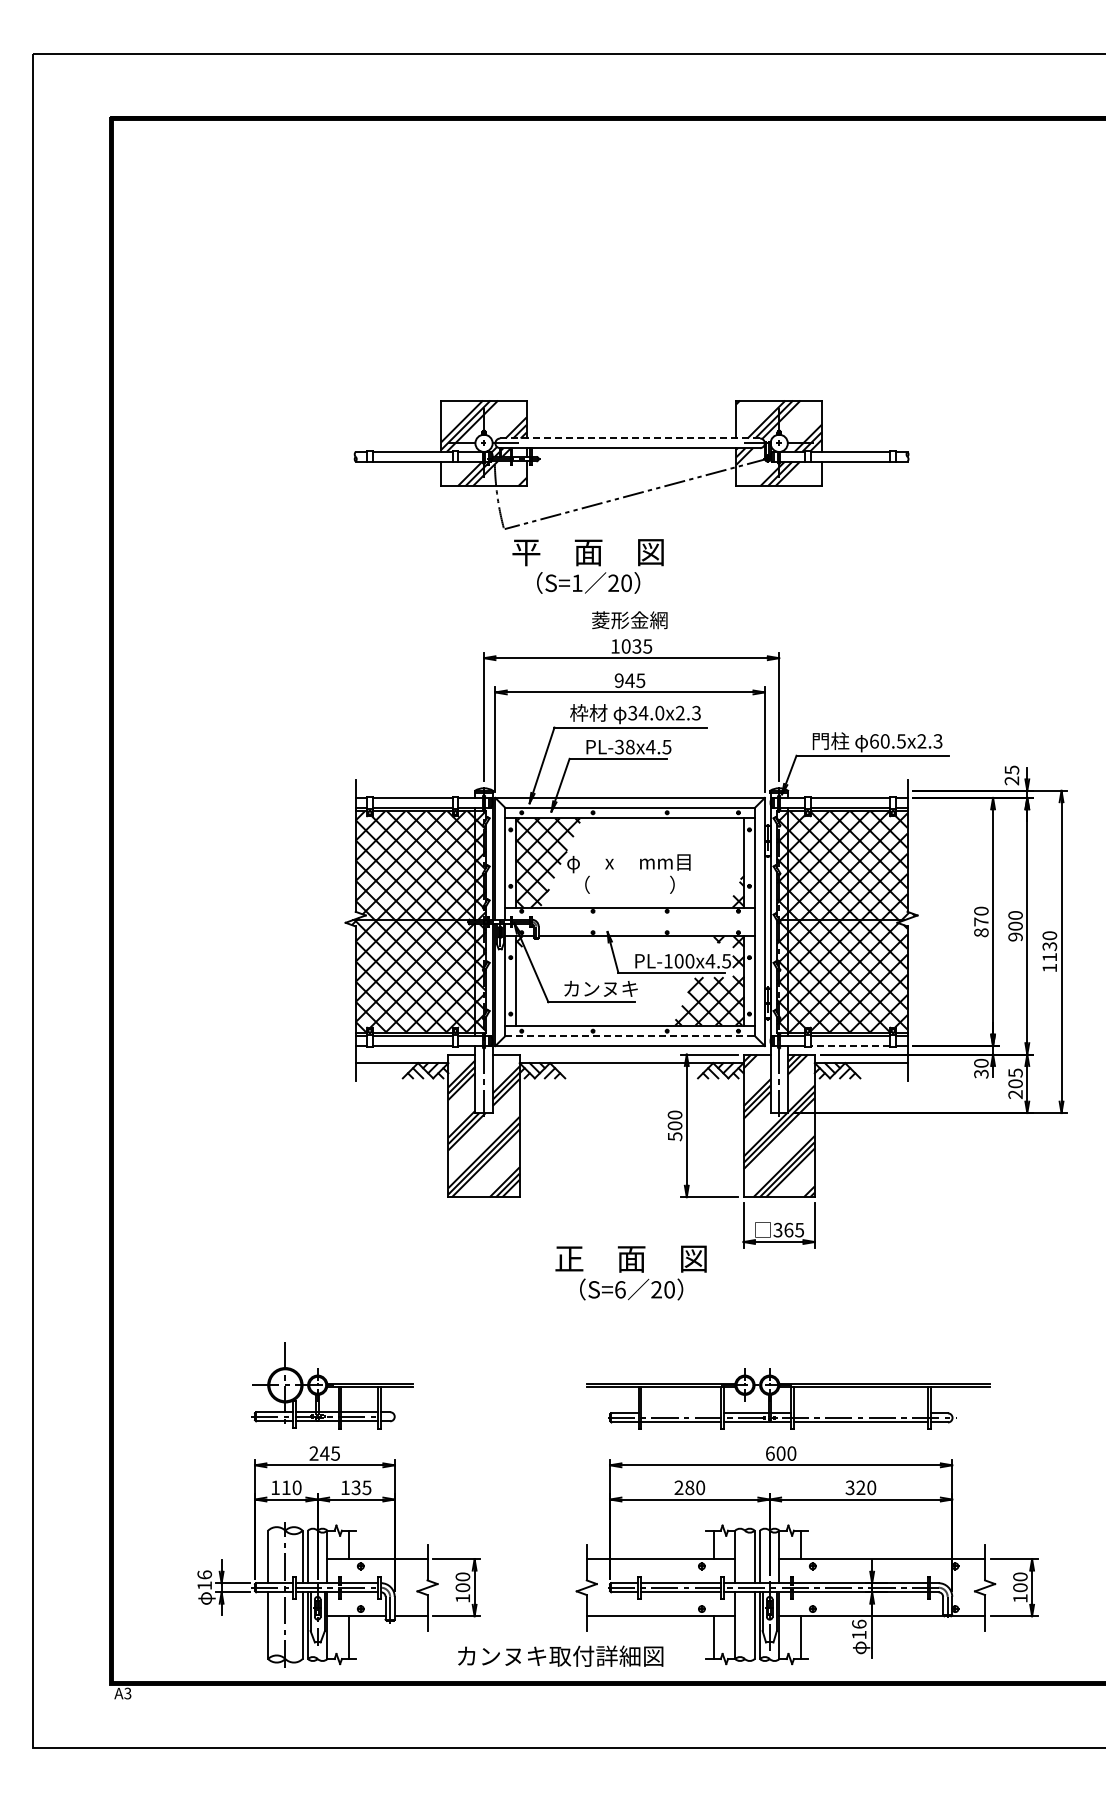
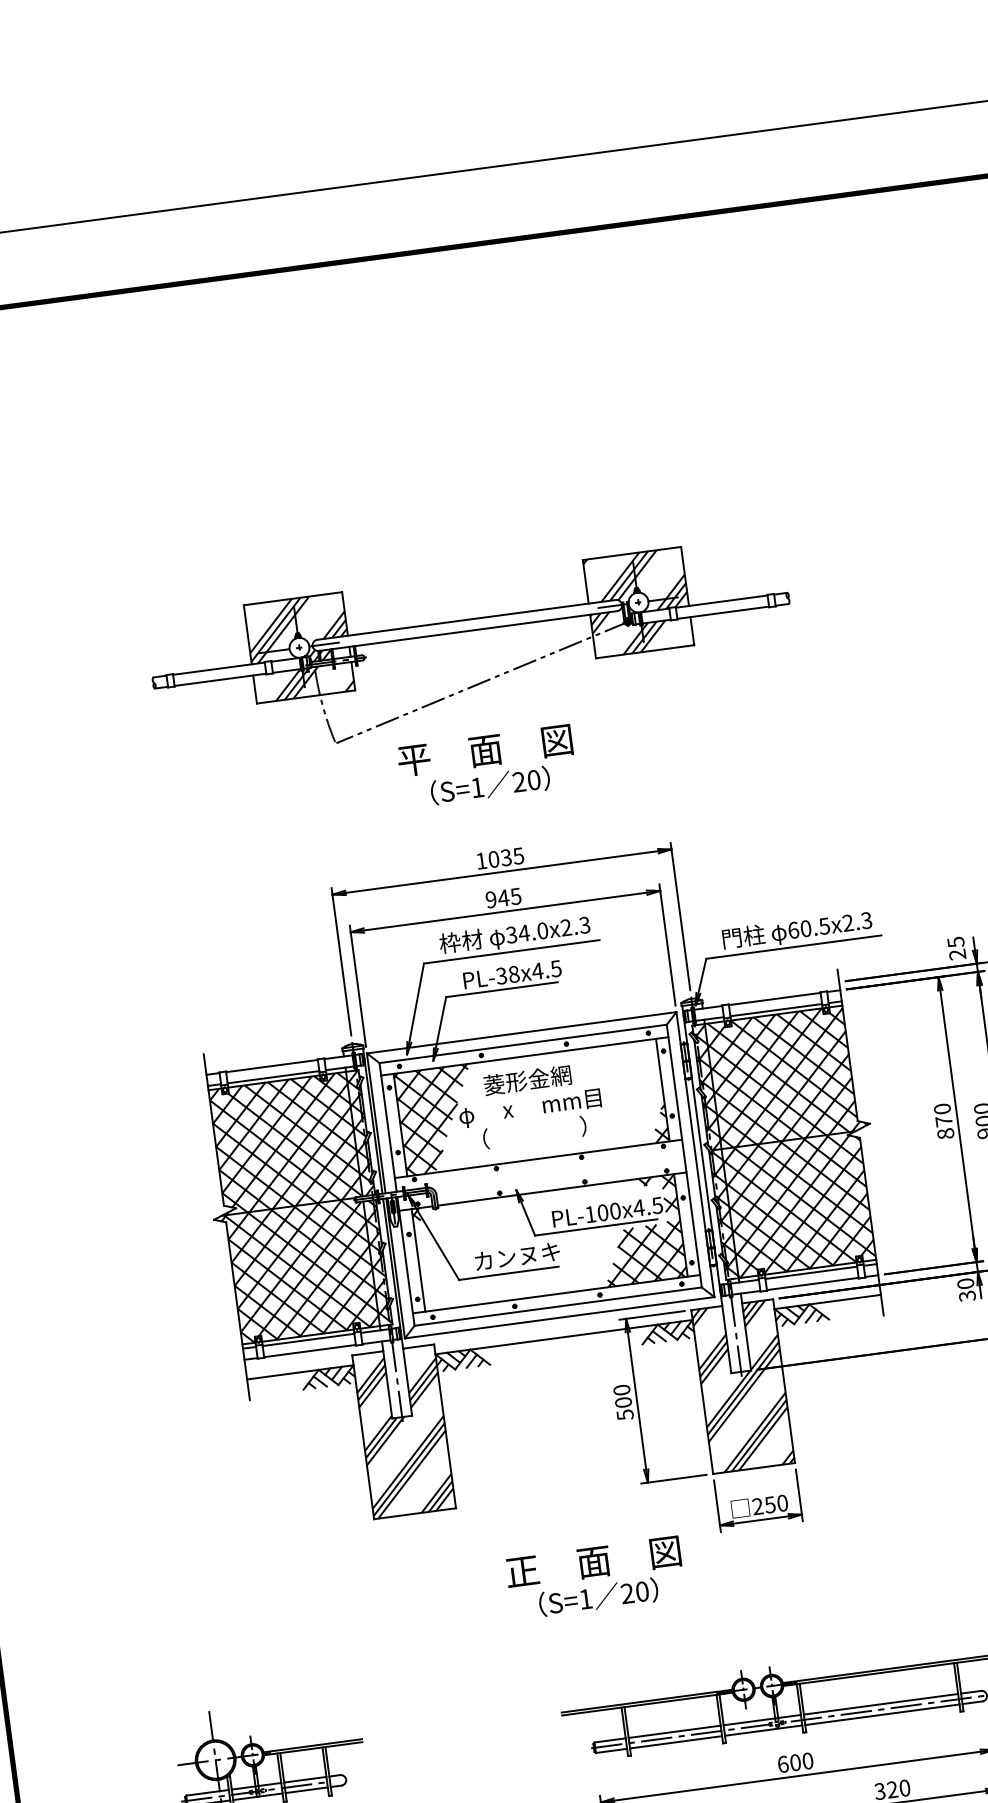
line: (630, 438) -> (467, 619), dashed -> solid
text: (587, 566) -> (486, 766), moved
text: (629, 620) -> (527, 1080), moved
line: (630, 1036) -> (558, 1306), dashed -> solid
line: (850, 1046) -> (812, 1284), dashed -> solid
text: (788, 1229) -> (769, 1504), 365 -> 250
text: (620, 1289) -> (585, 1598), S=6 -> S=1
line: (681, 1413) -> (675, 1731), added
line: (860, 1413) -> (880, 1704), added

